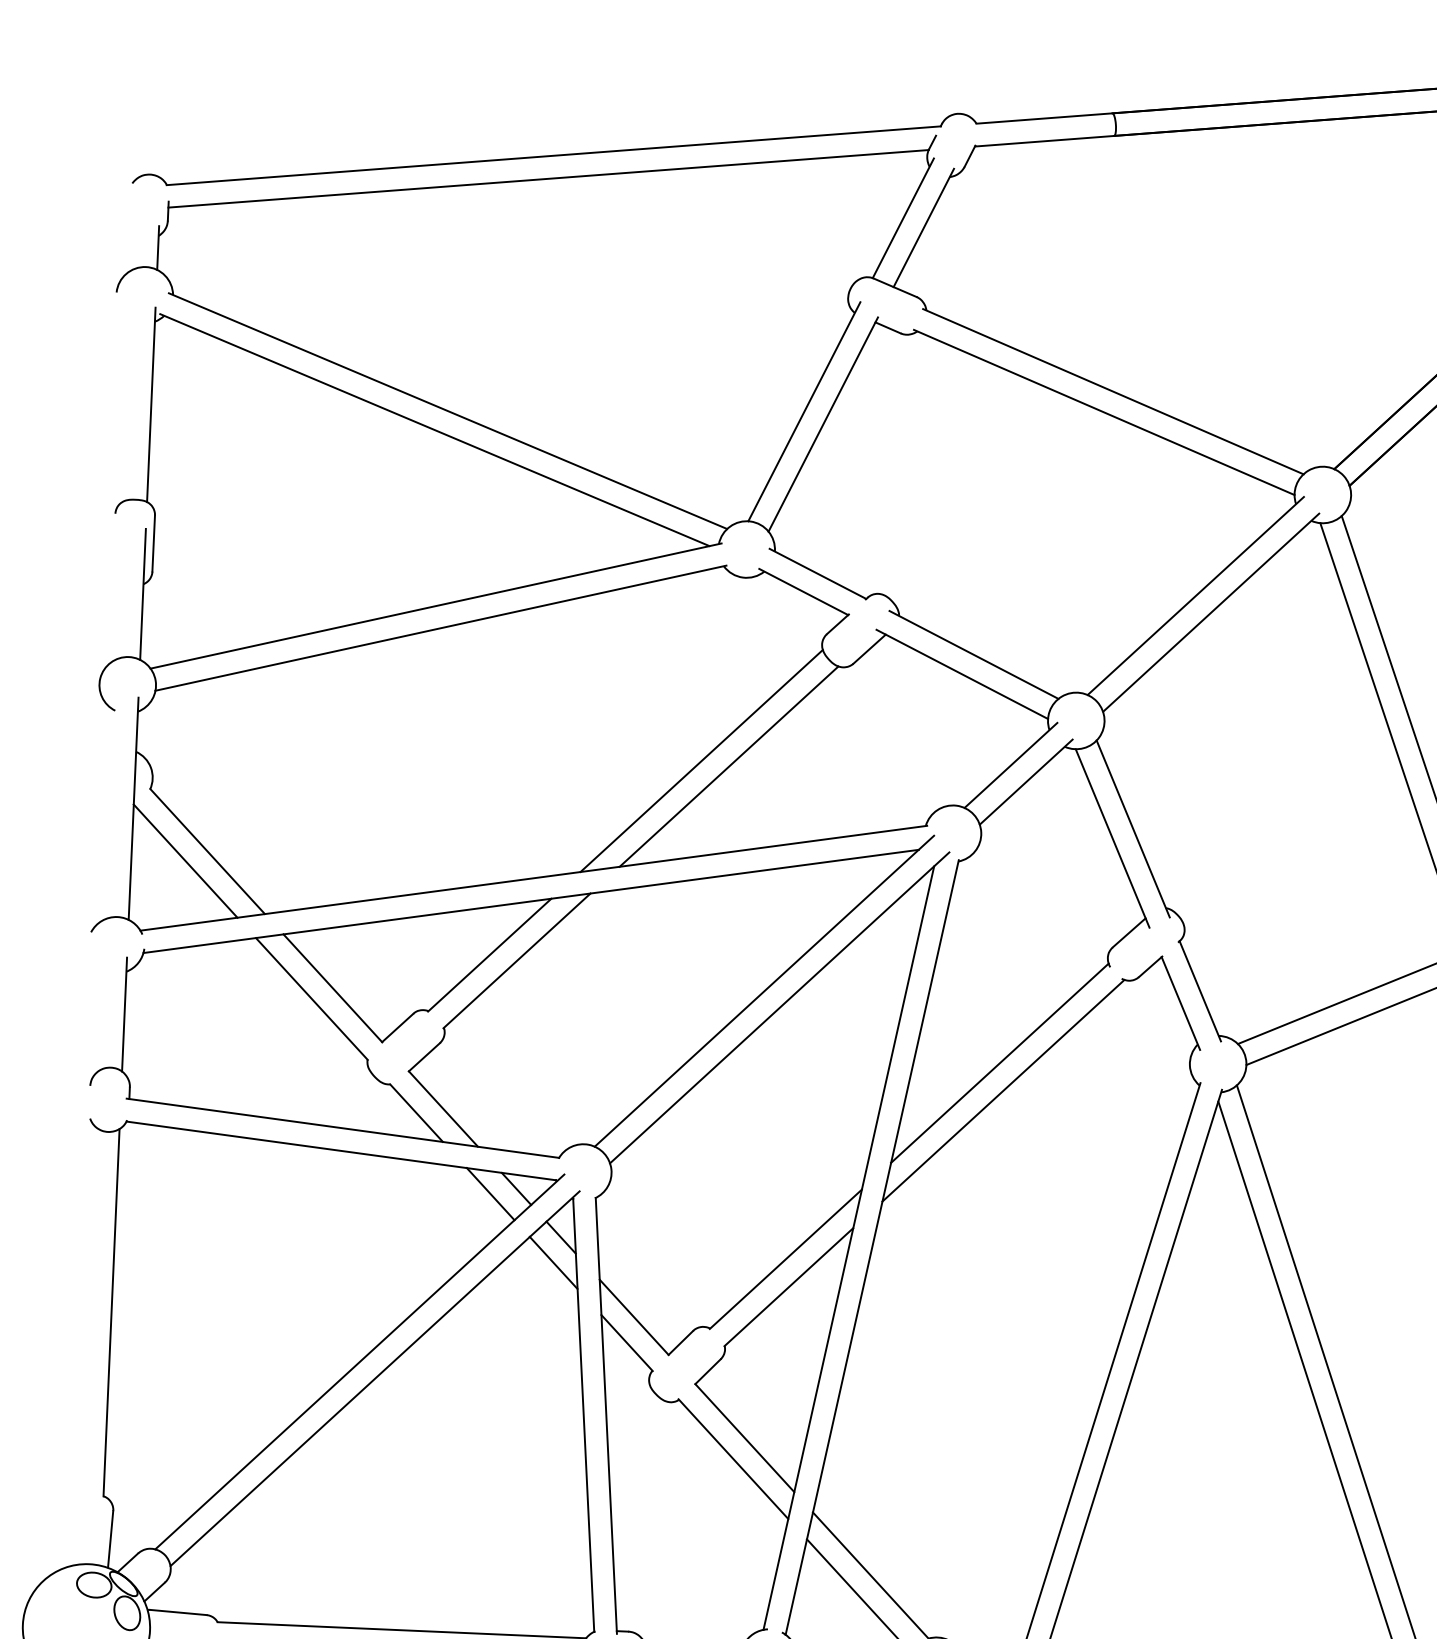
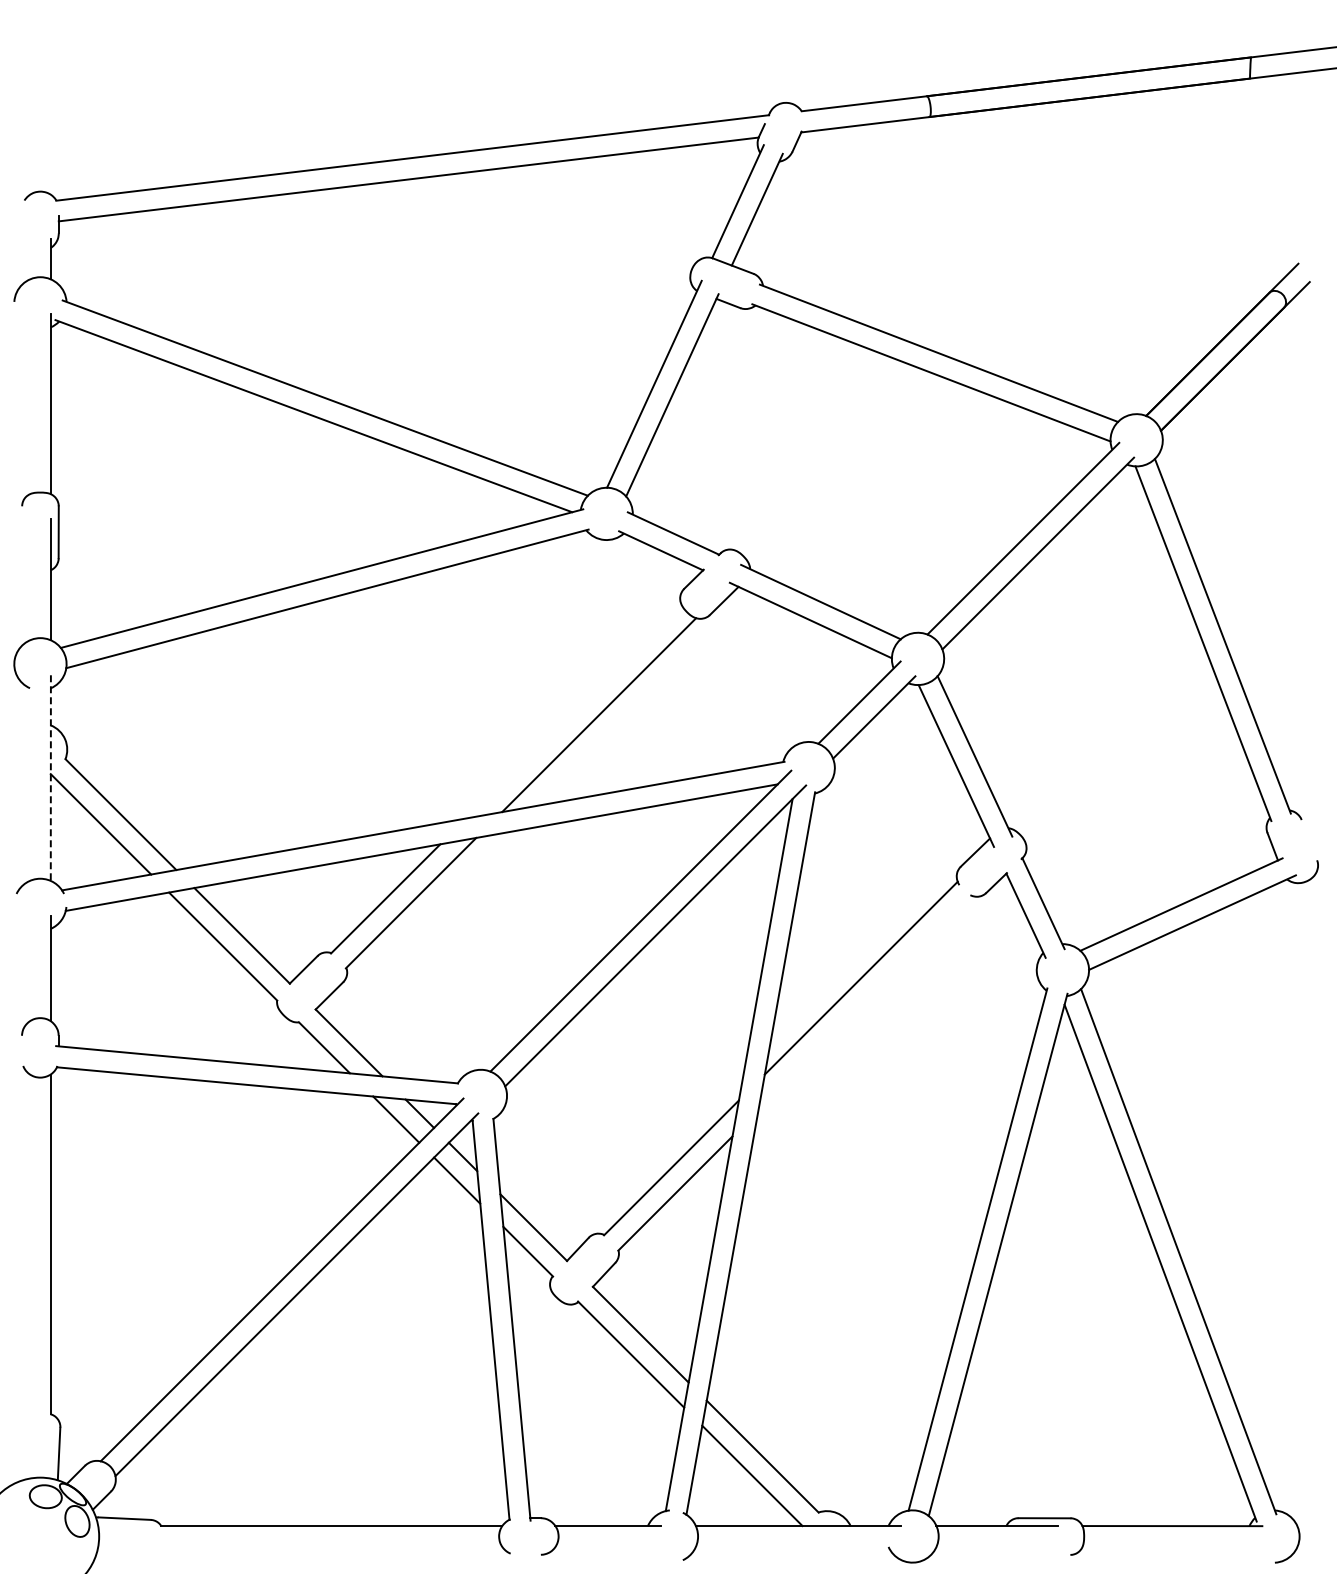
line: (701, 760) -> (573, 710), removed
line: (133, 809) -> (50, 778), solid -> dashed
line: (1003, 1090) -> (865, 1003), removed

